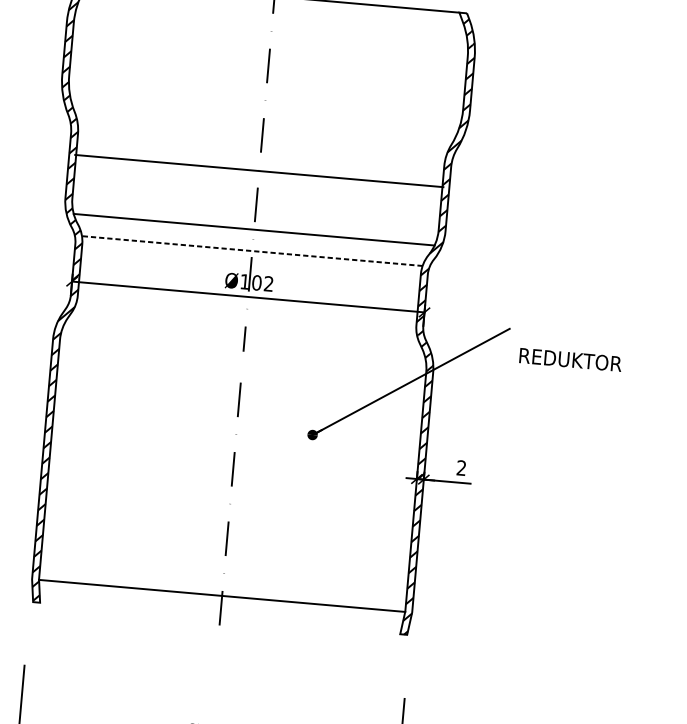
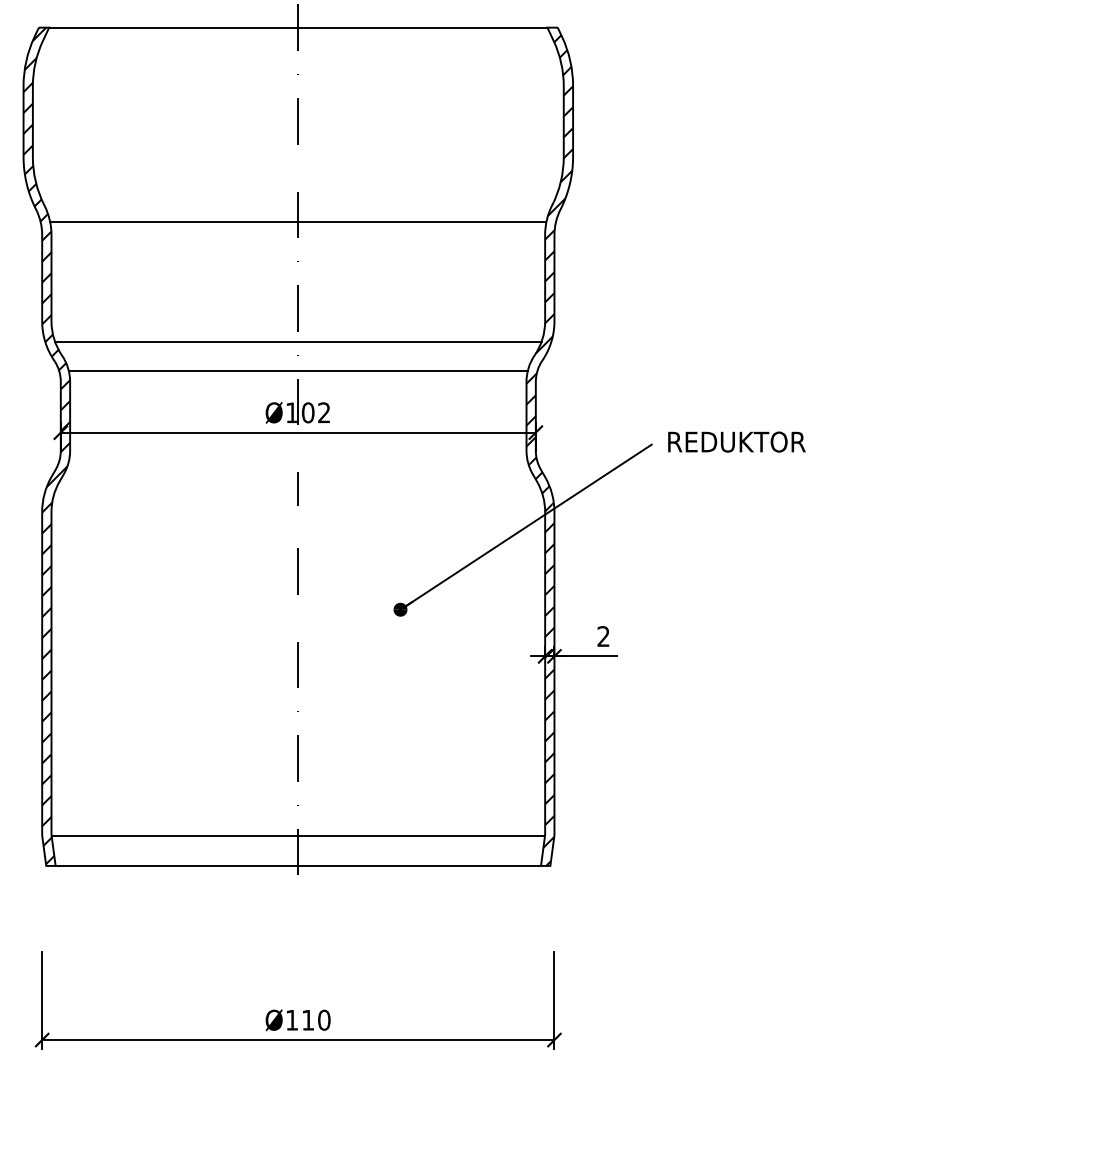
line: (259, 170) -> (298, 221), moved
line: (251, 250) -> (297, 370), dashed -> solid
text: (570, 359) -> (736, 441), moved
line: (220, 618) -> (298, 865), added

